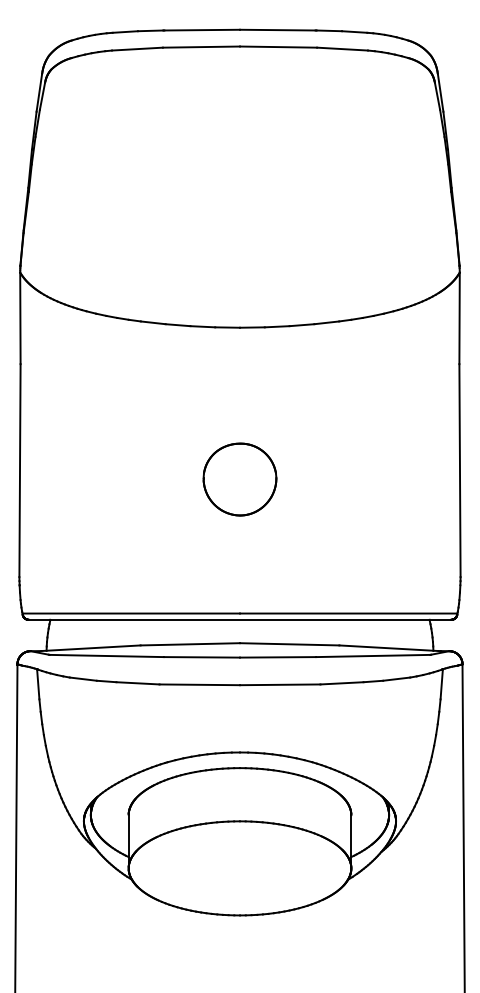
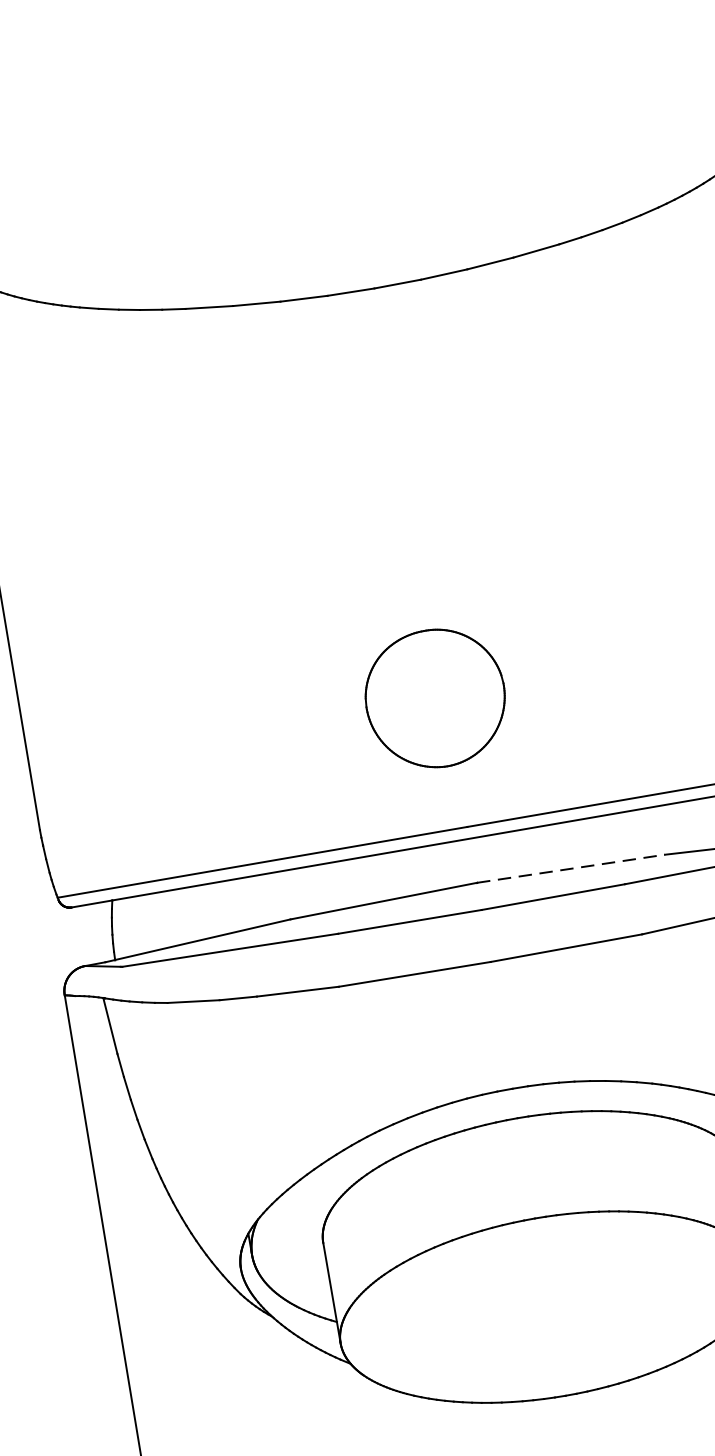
part: (239, 479) -> (434, 698), moved
line: (289, 644) -> (570, 869), solid -> dashed

